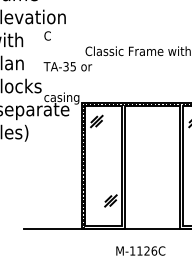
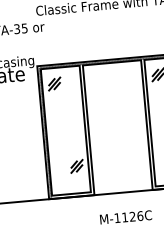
text: (140, 250) -> (125, 216), moved

